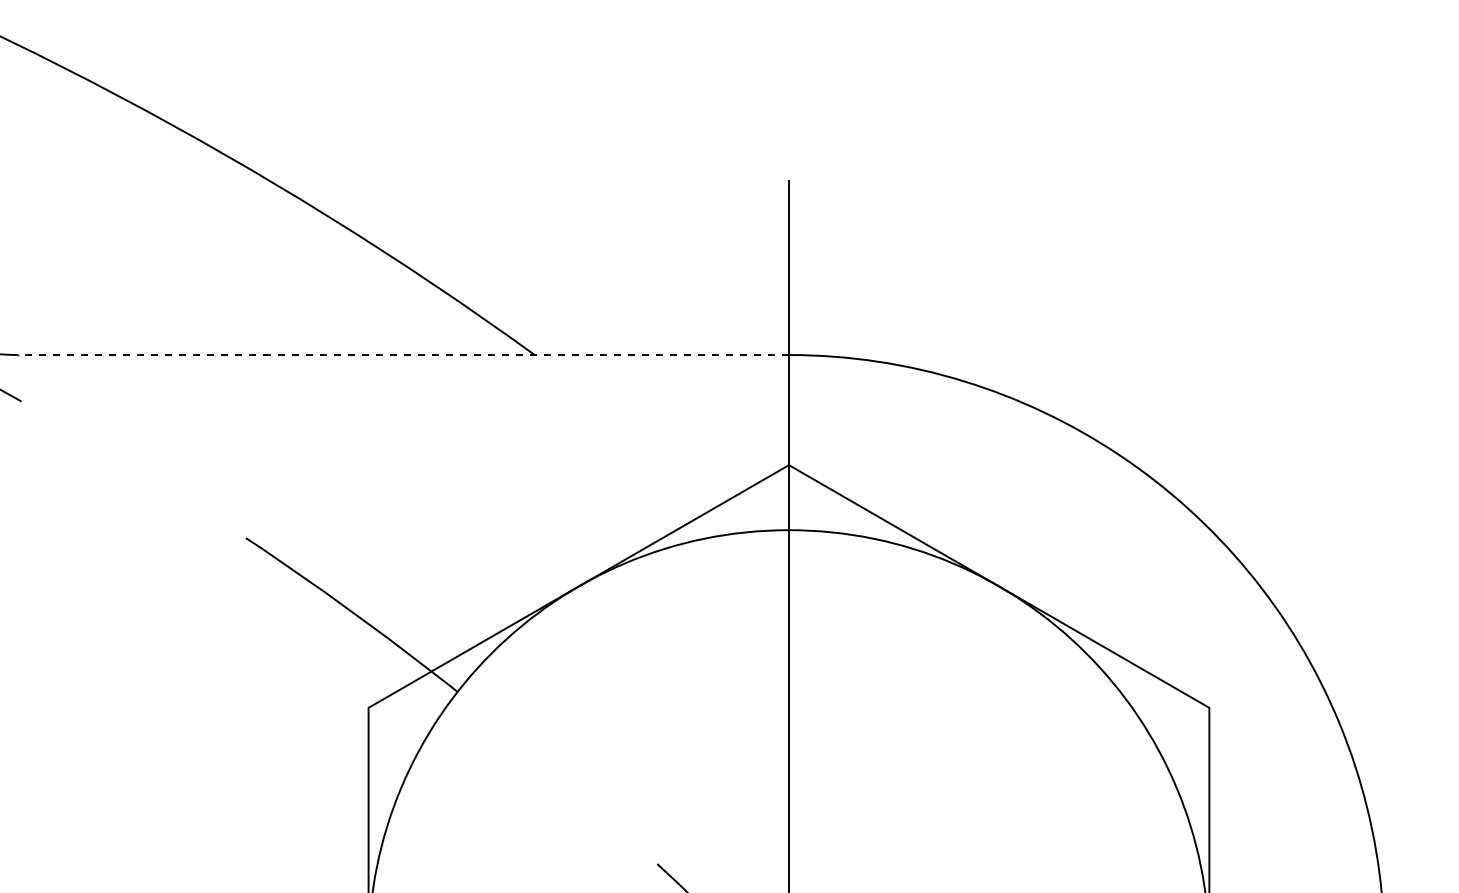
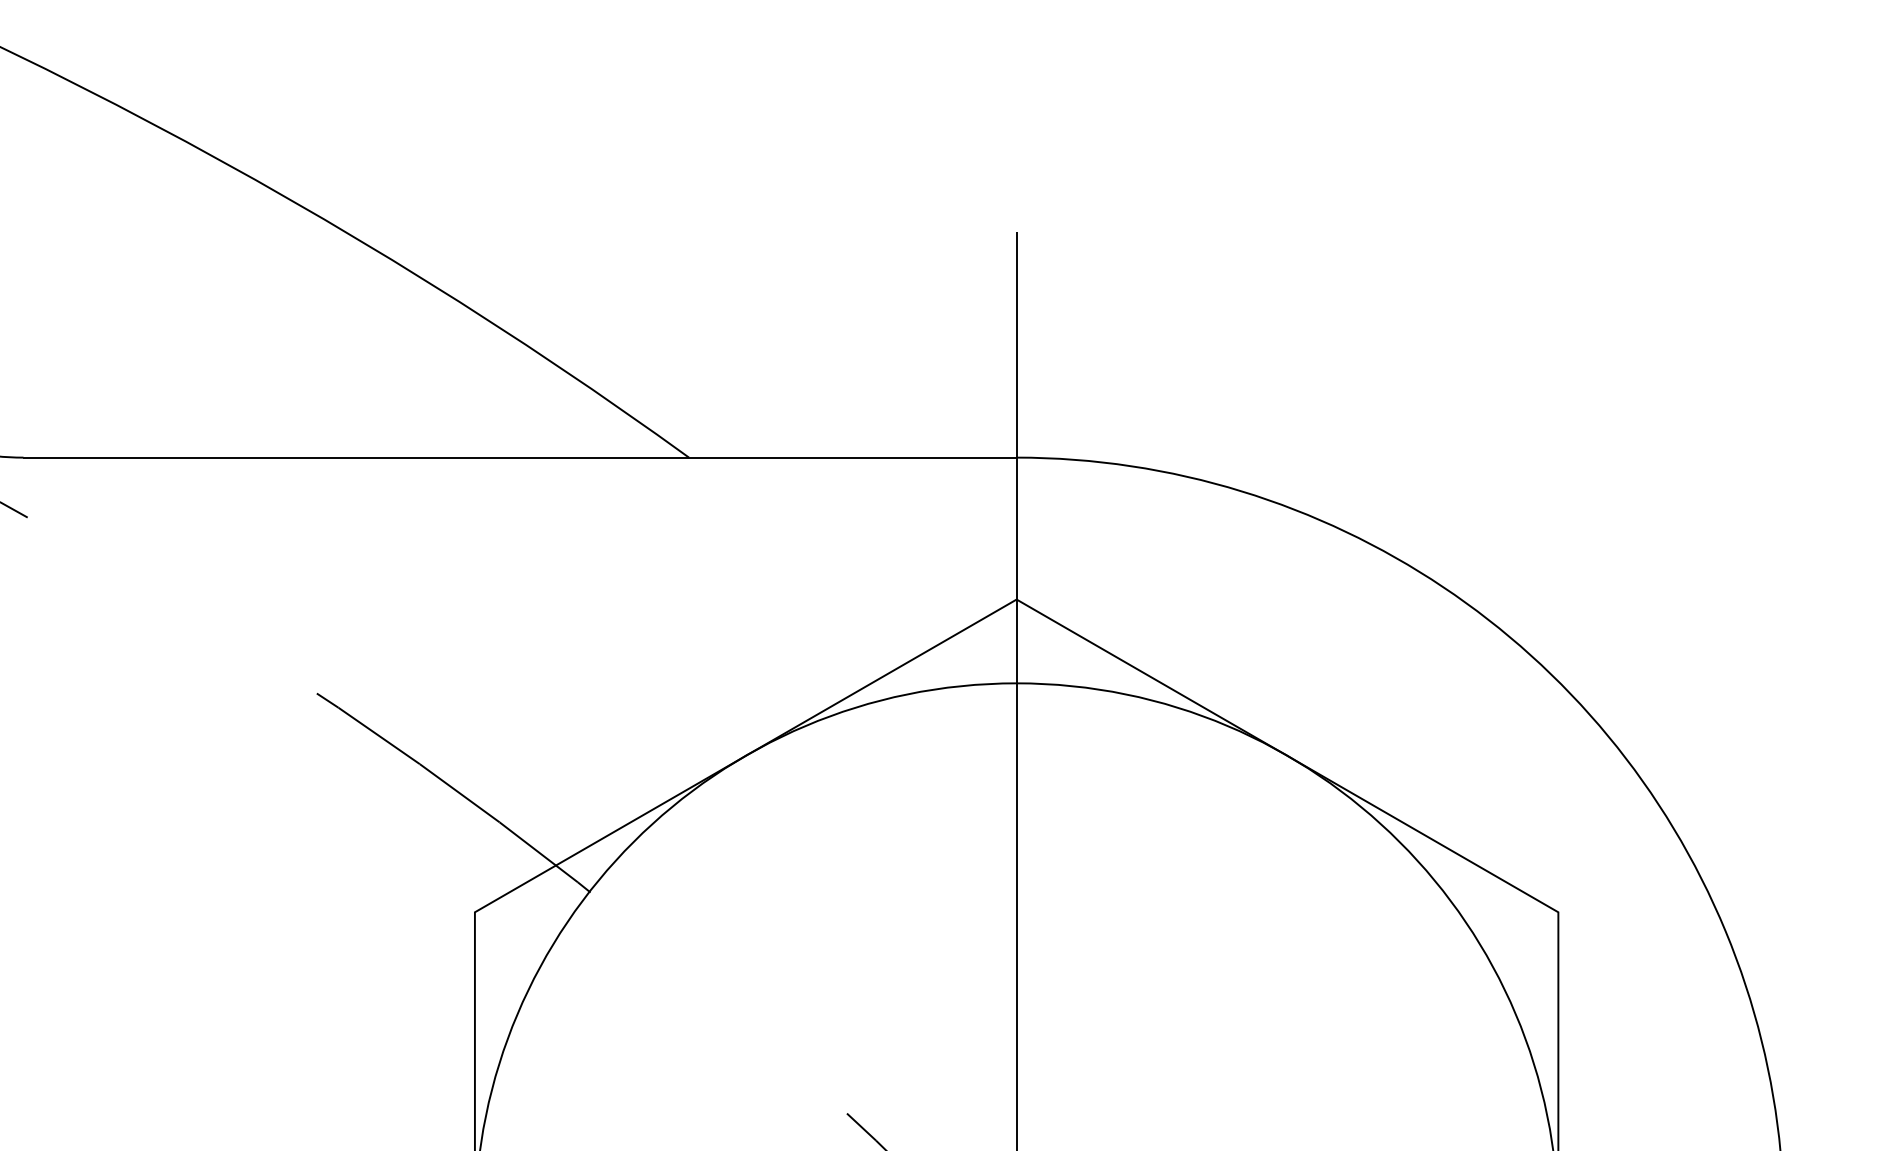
line: (403, 355) -> (519, 458), dashed -> solid

